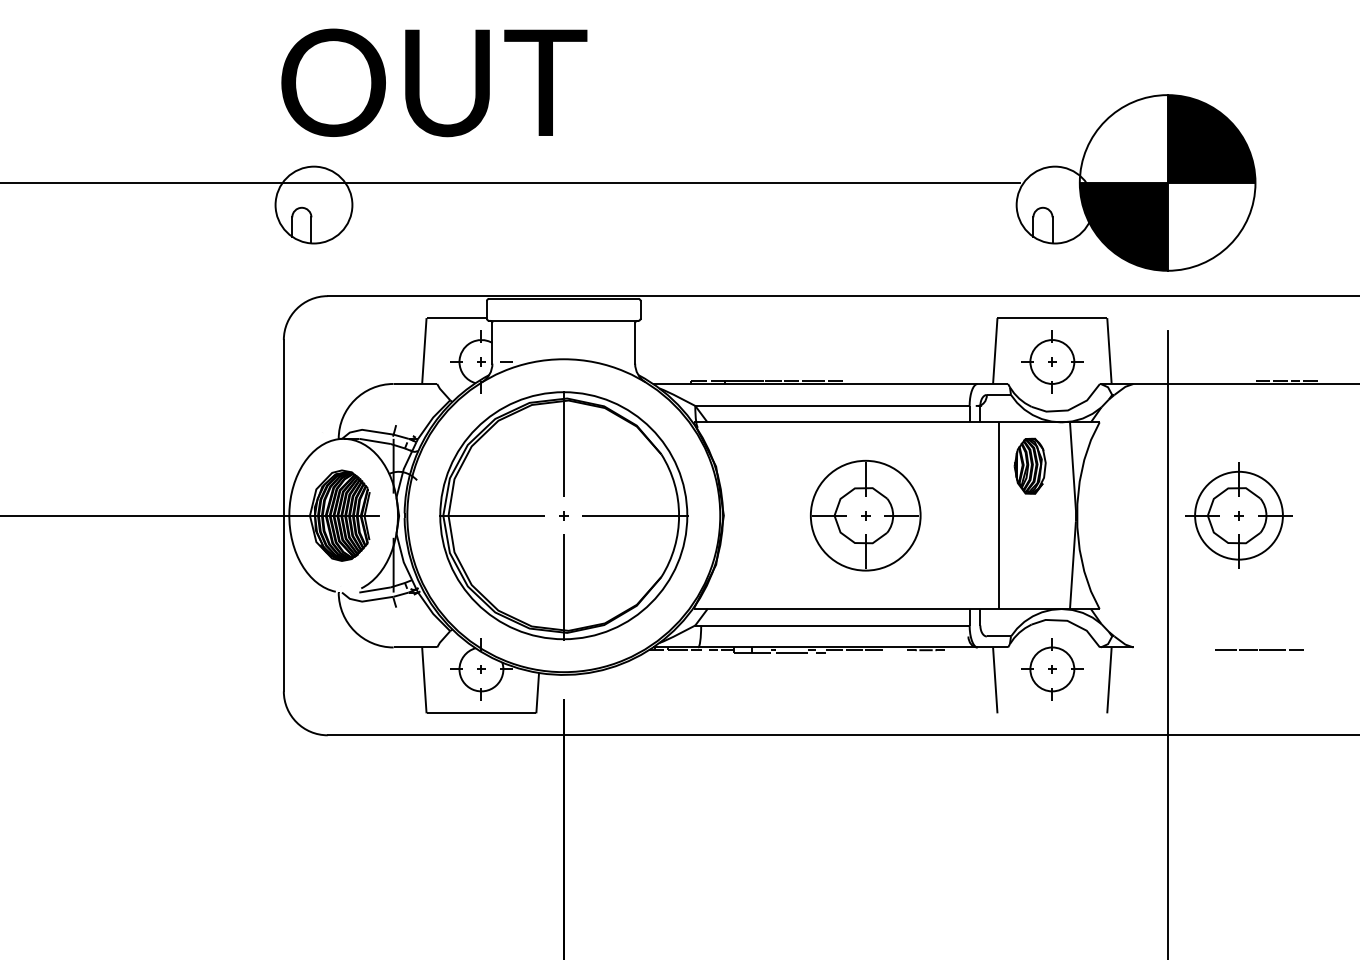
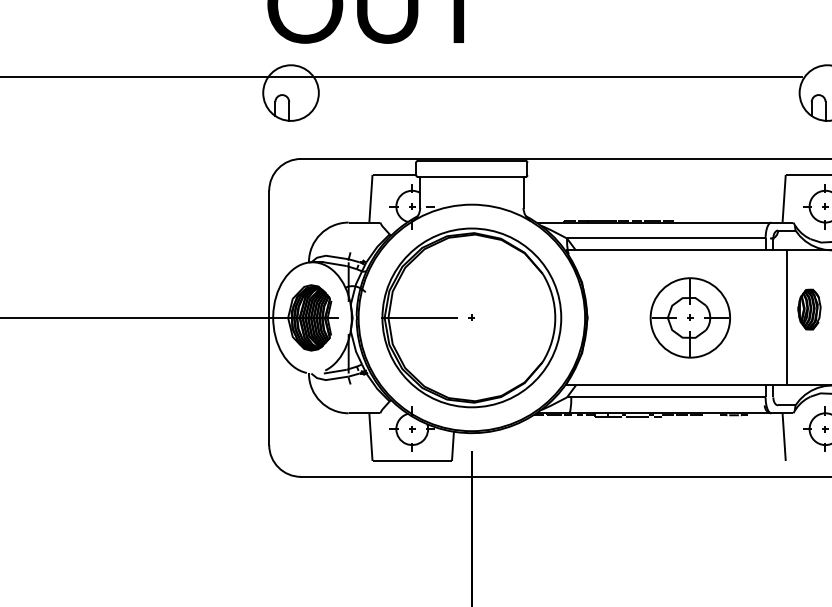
line: (563, 443) -> (471, 265), removed
part: (1029, 465) -> (808, 309), moved
line: (635, 515) -> (523, 317), removed
line: (563, 587) -> (471, 369), removed

